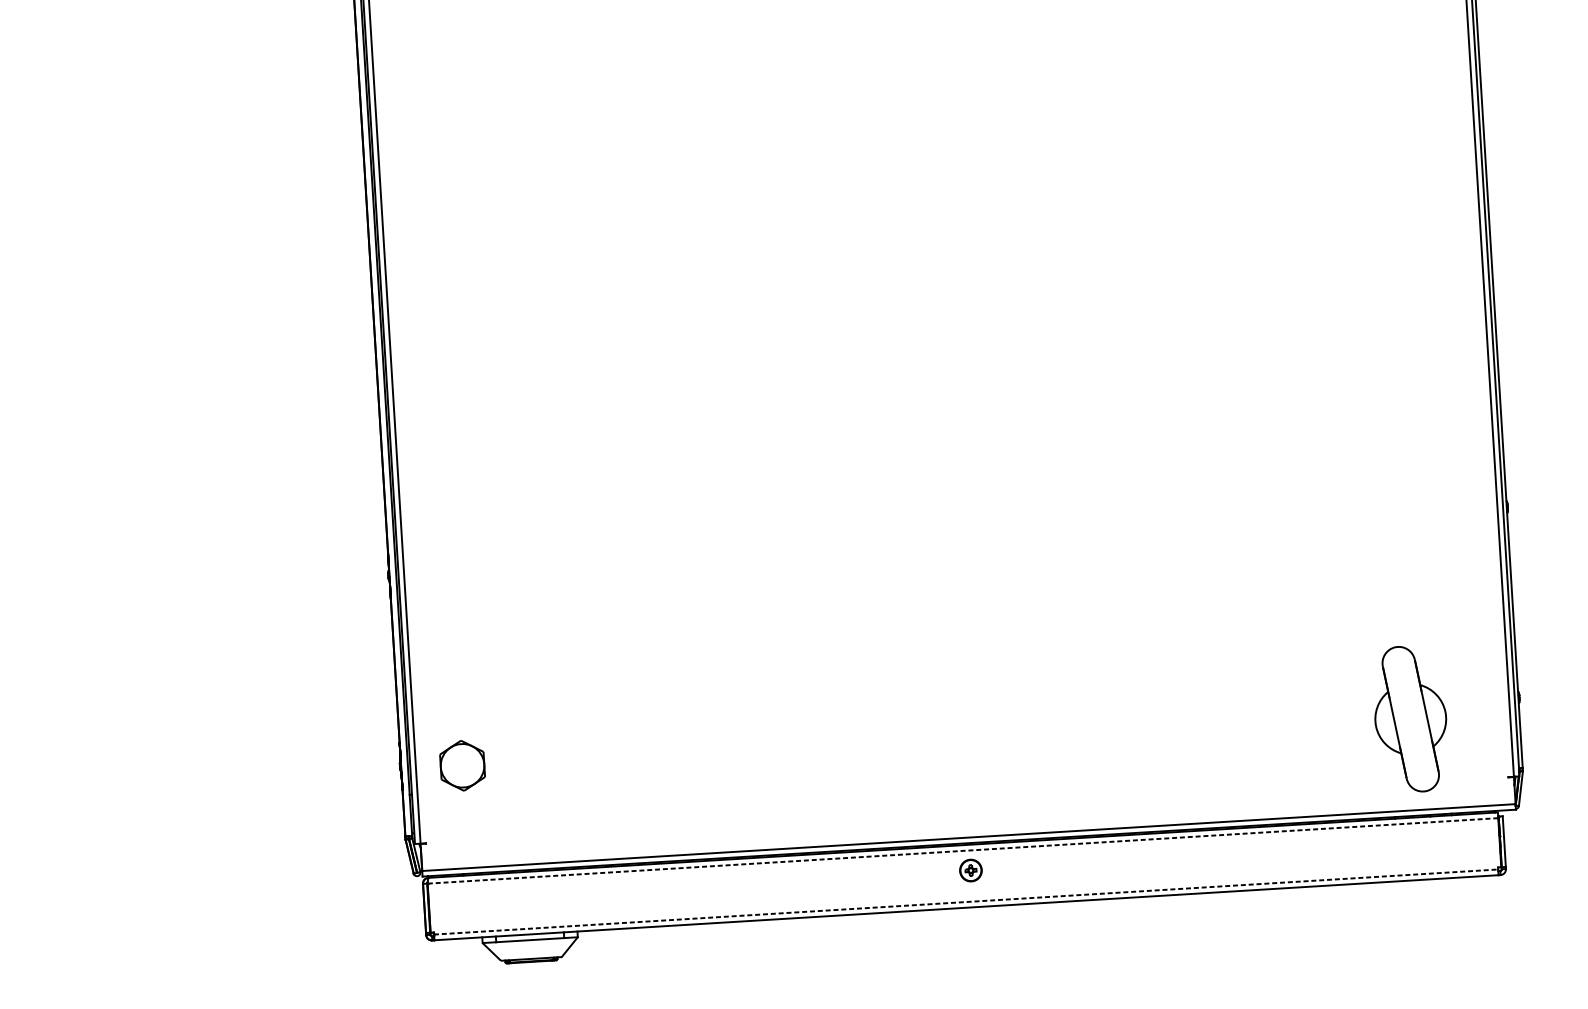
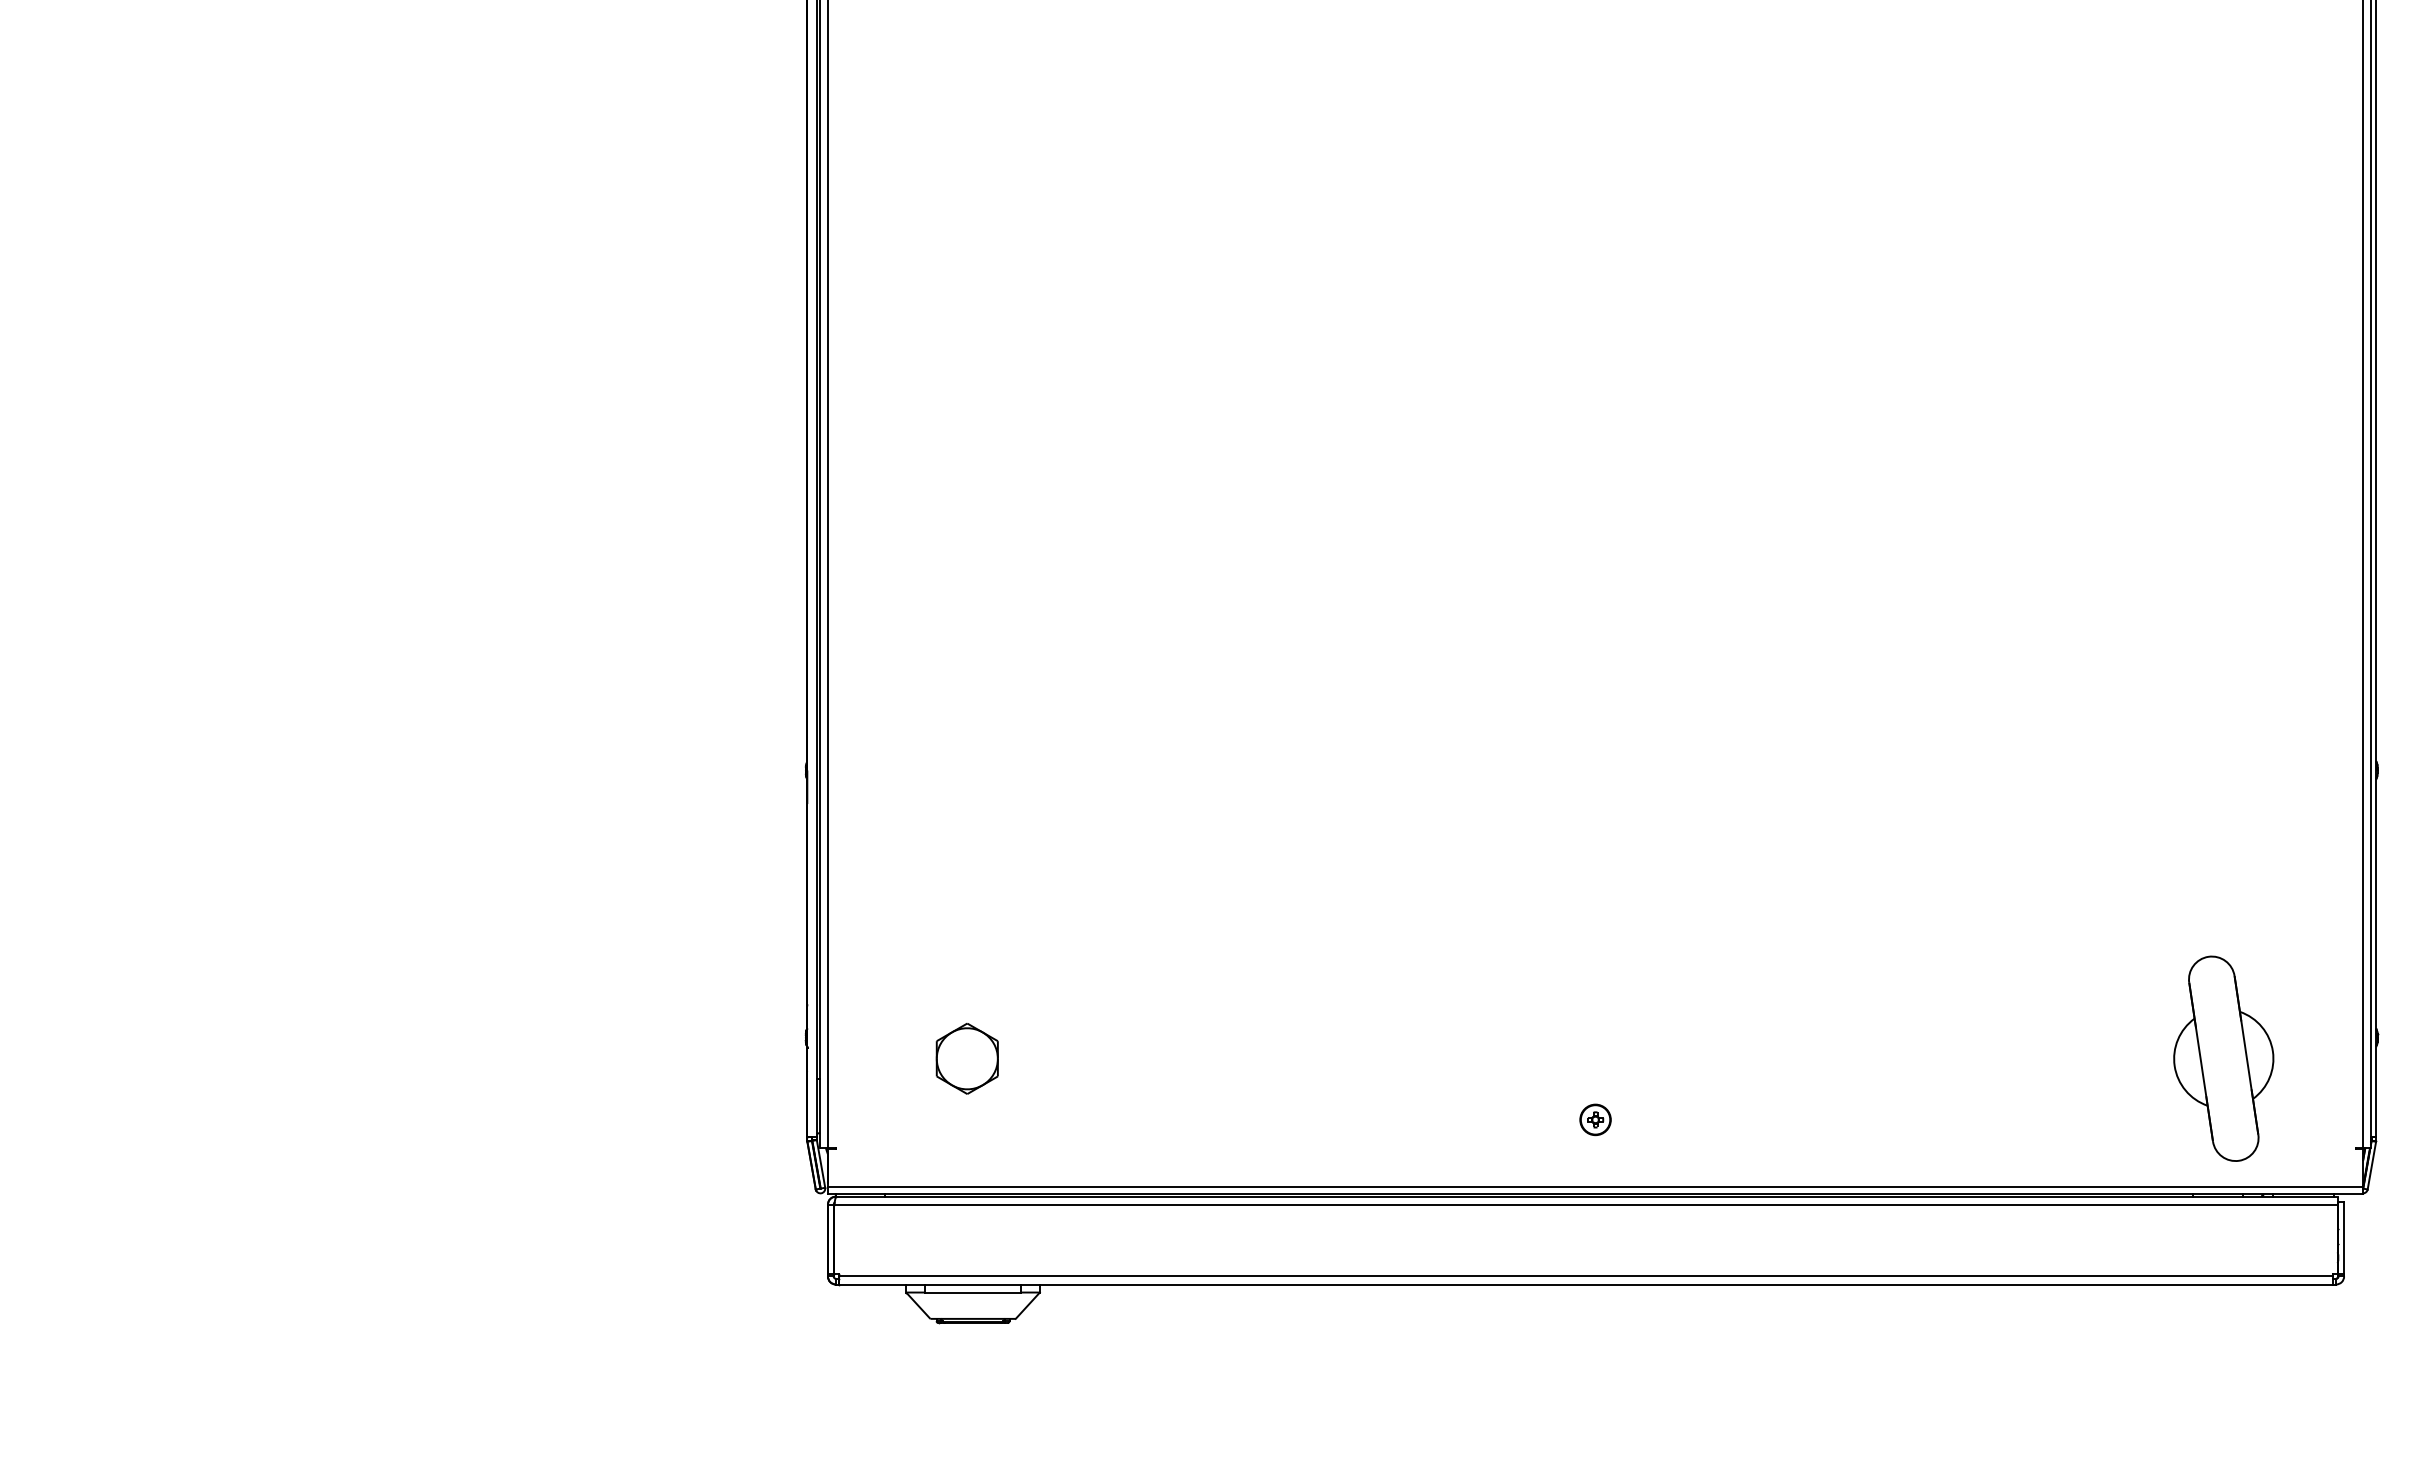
part: (461, 765) -> (966, 1058), moved
line: (963, 850) -> (1586, 1204), dashed -> solid
part: (970, 870) -> (1595, 1119), moved
line: (966, 902) -> (1586, 1276), dashed -> solid

